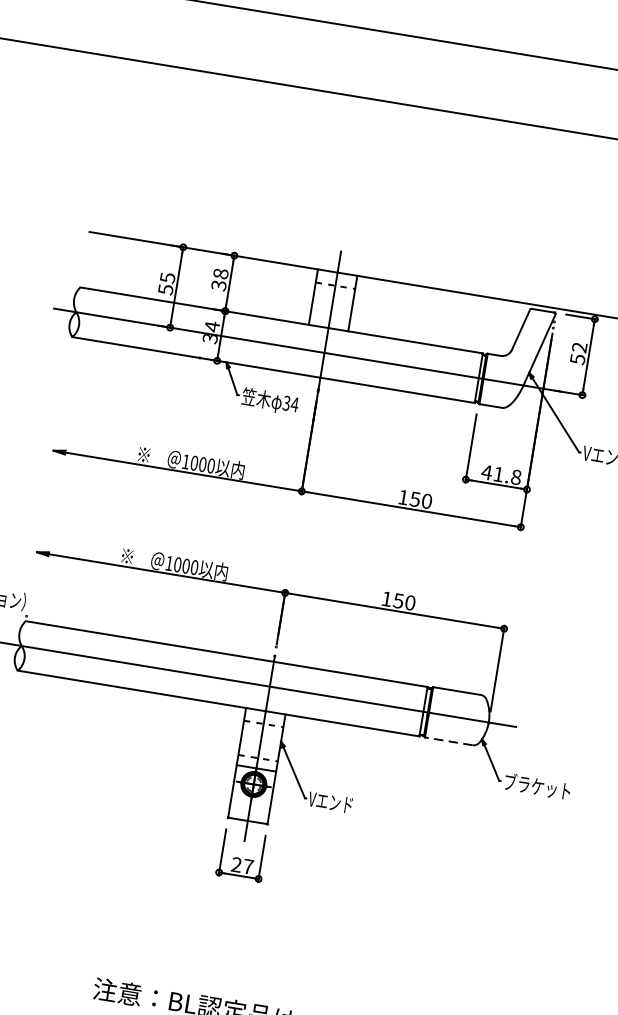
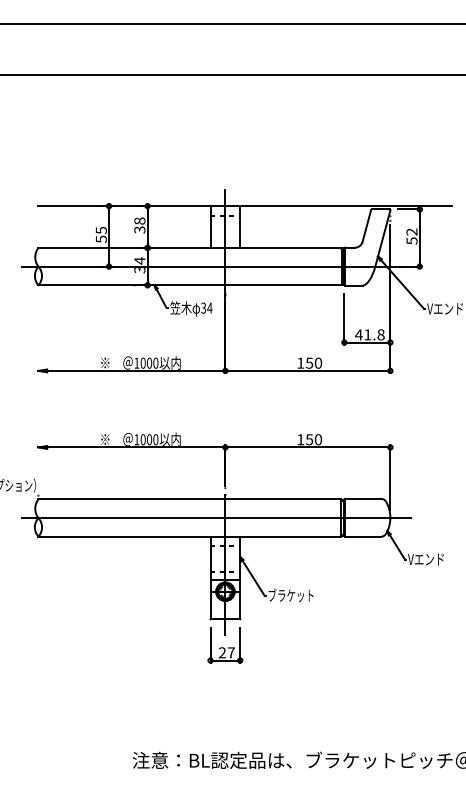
line: (449, 741) -> (363, 536), dashed -> solid
text: (537, 785) -> (433, 558), ブラケット -> Vエンド
text: (339, 803) -> (290, 595), Vエンド -> ブラケット

